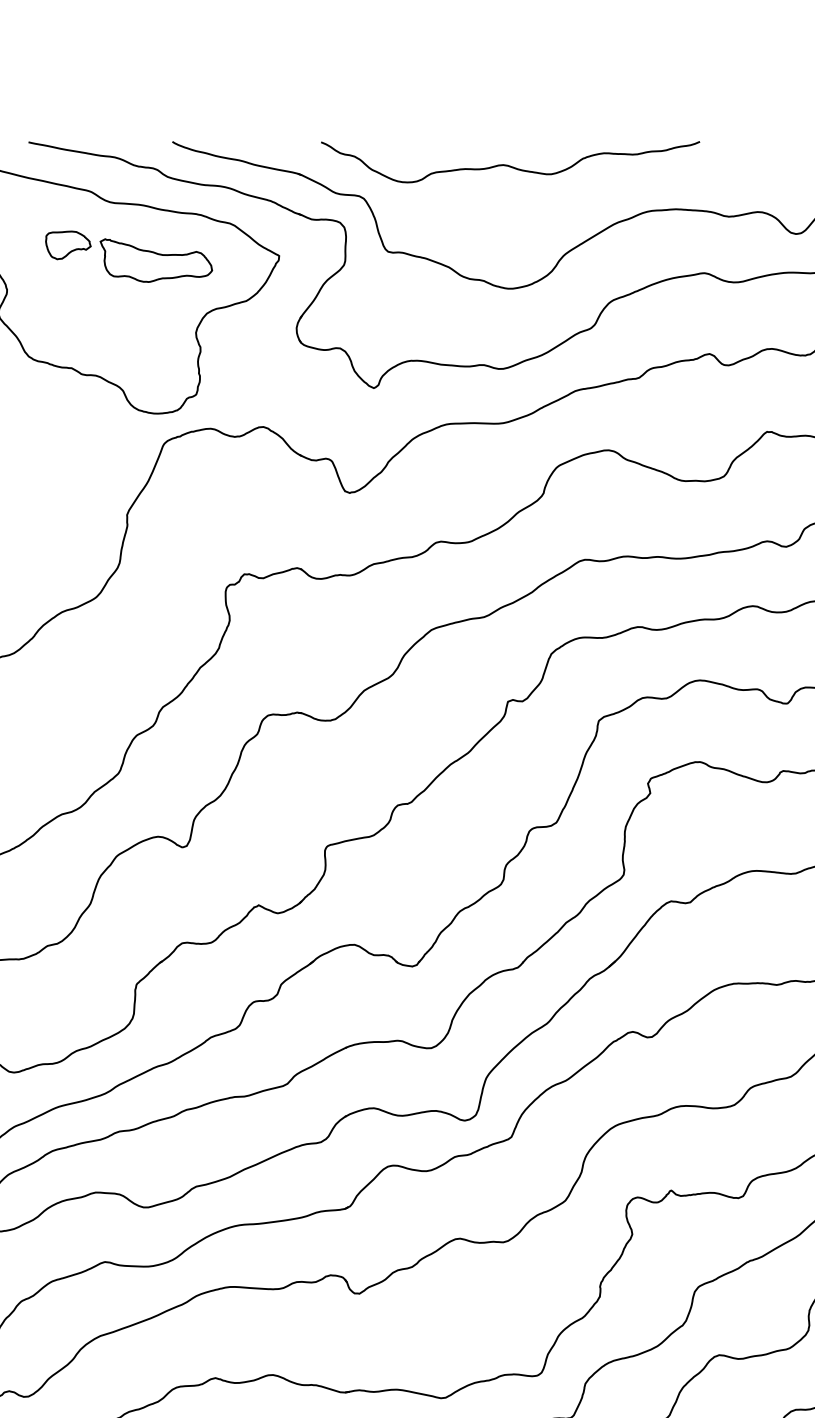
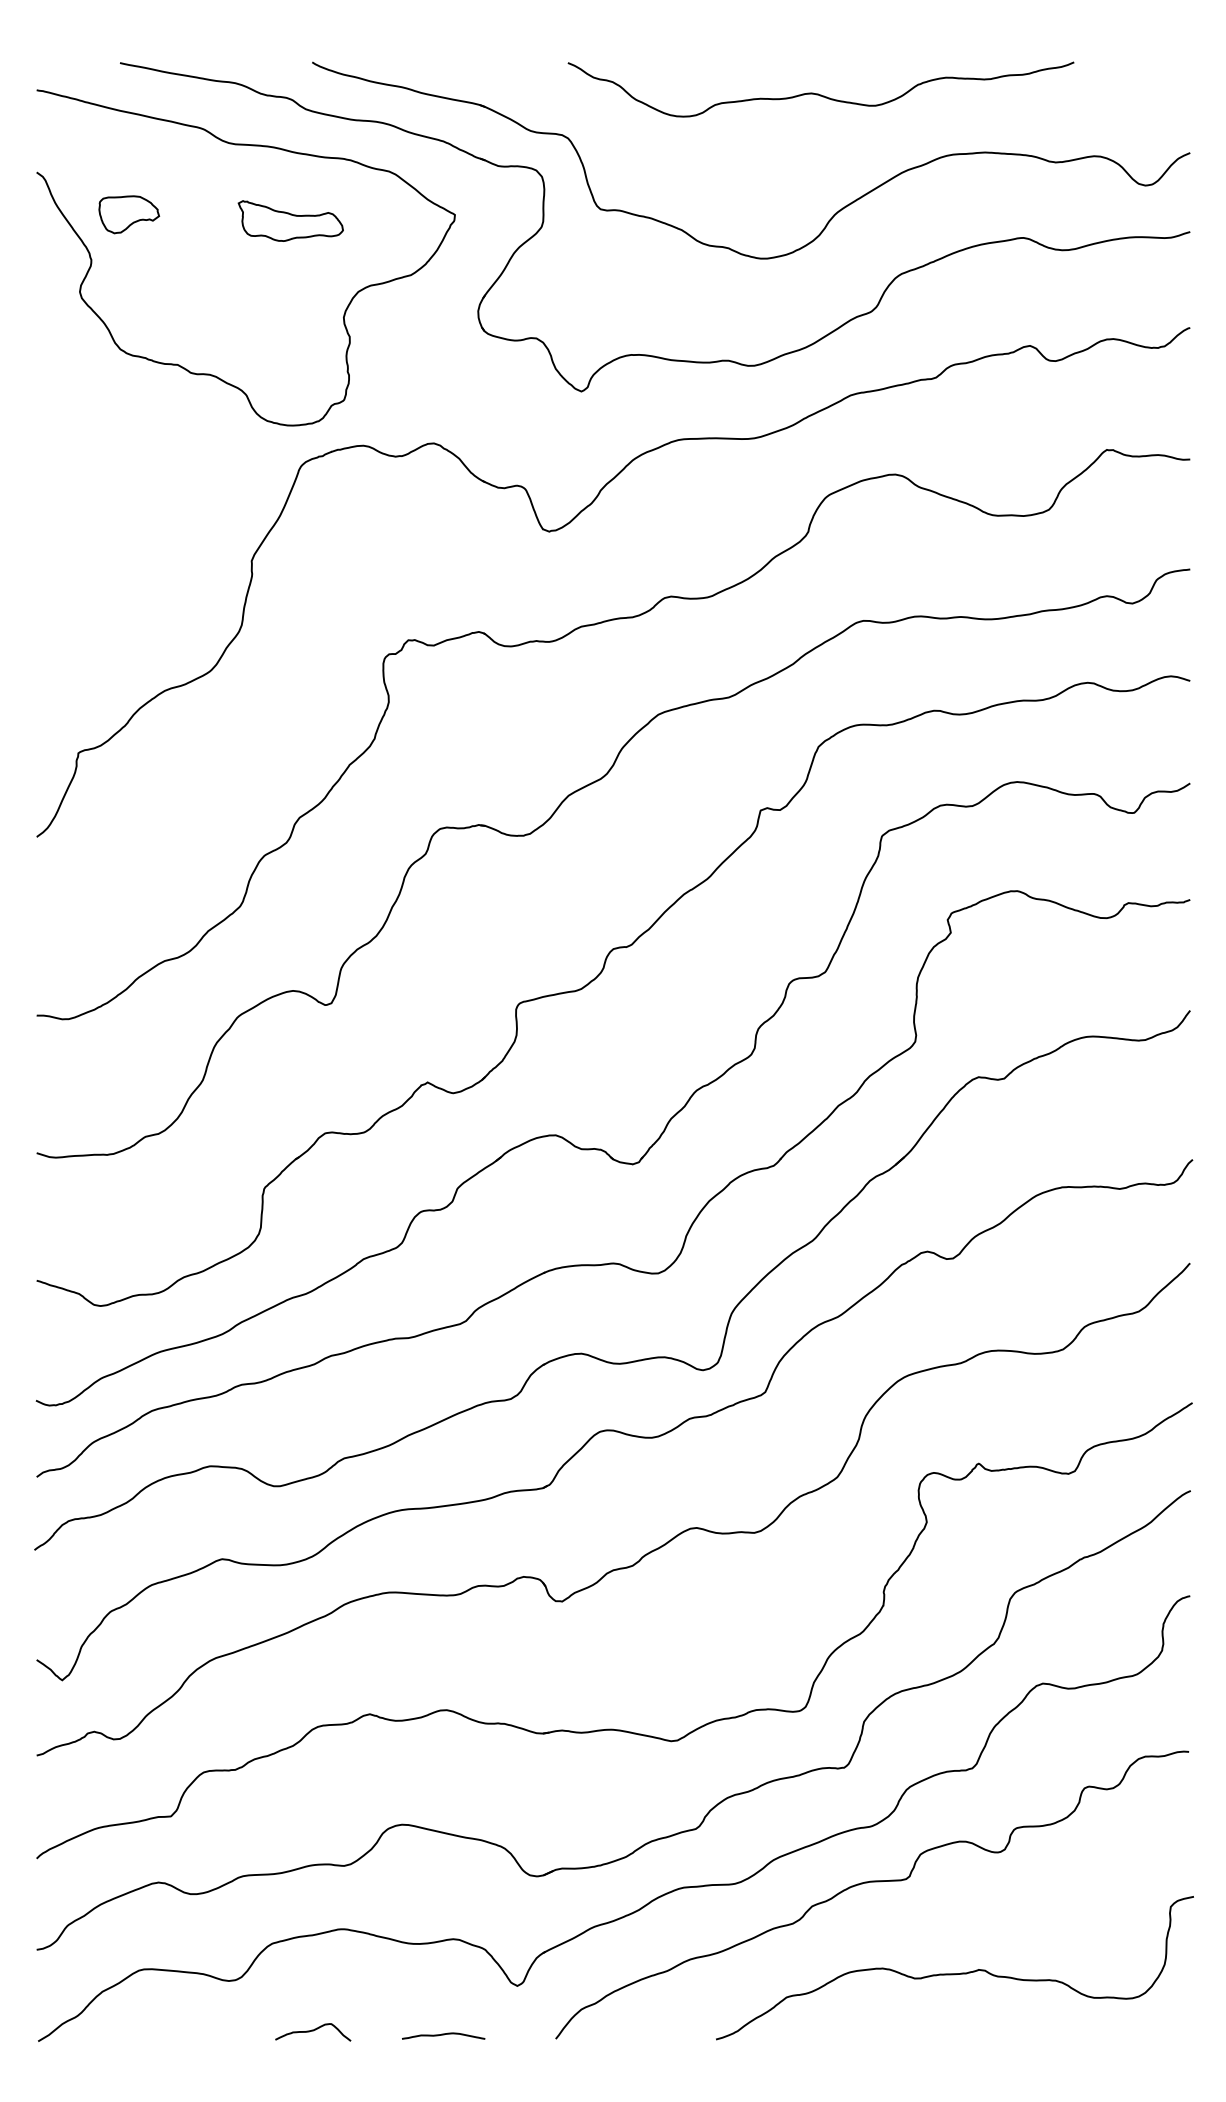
curve: (508, 165) -> (818, 93), moved
part: (68, 245) -> (129, 214), moved
part: (156, 260) -> (290, 220), size x0.7

